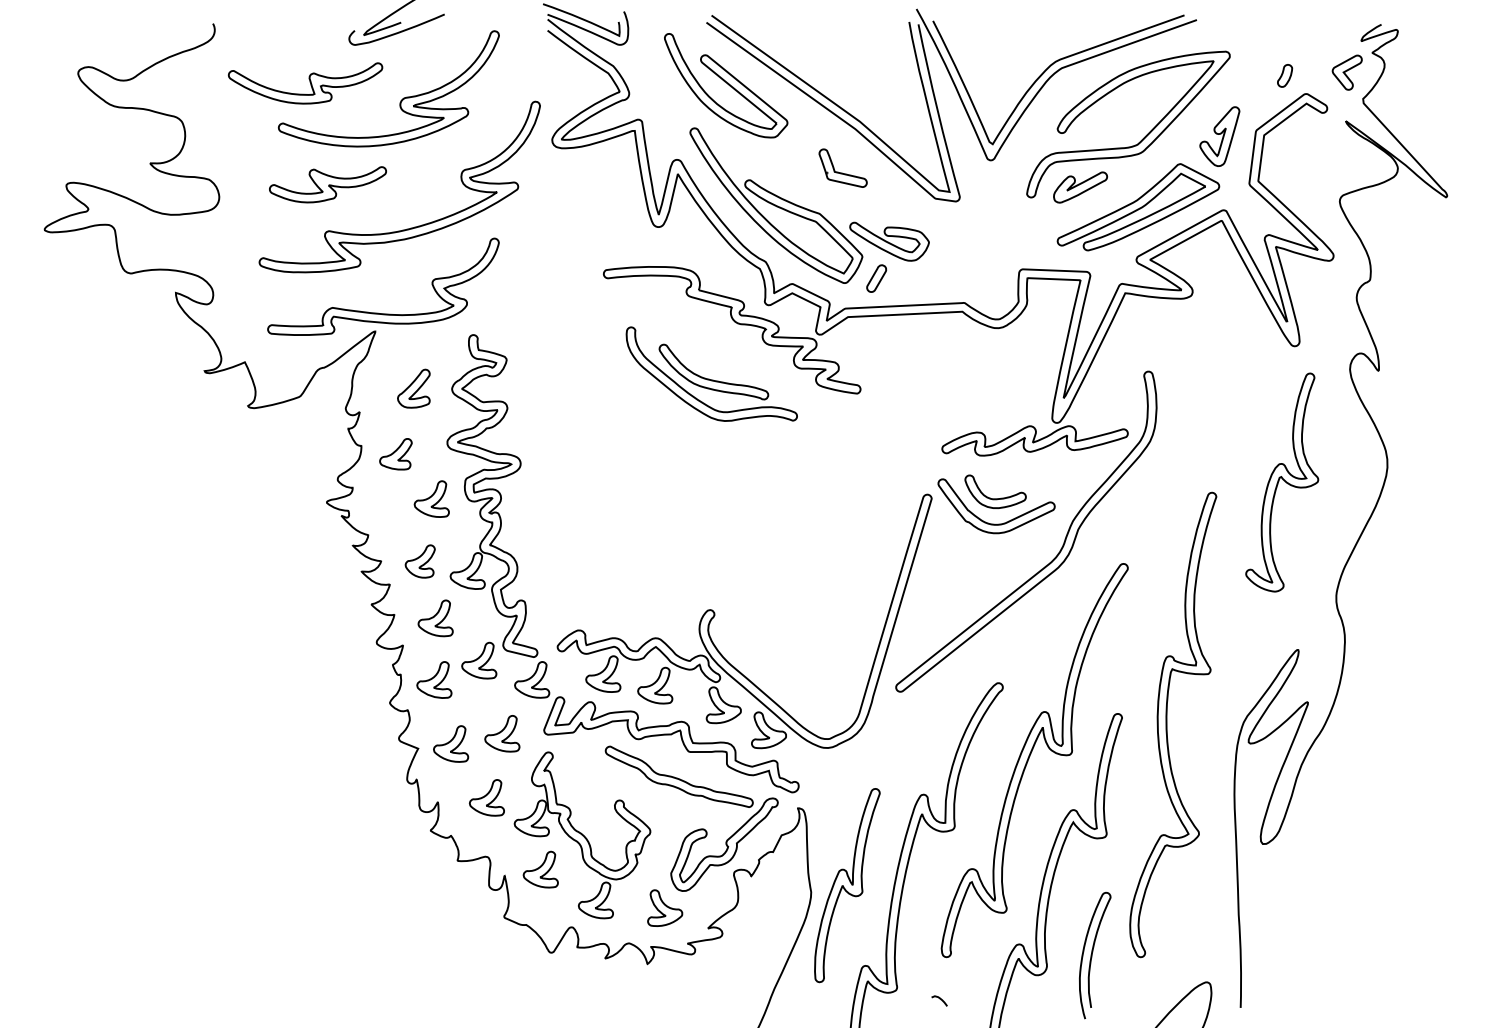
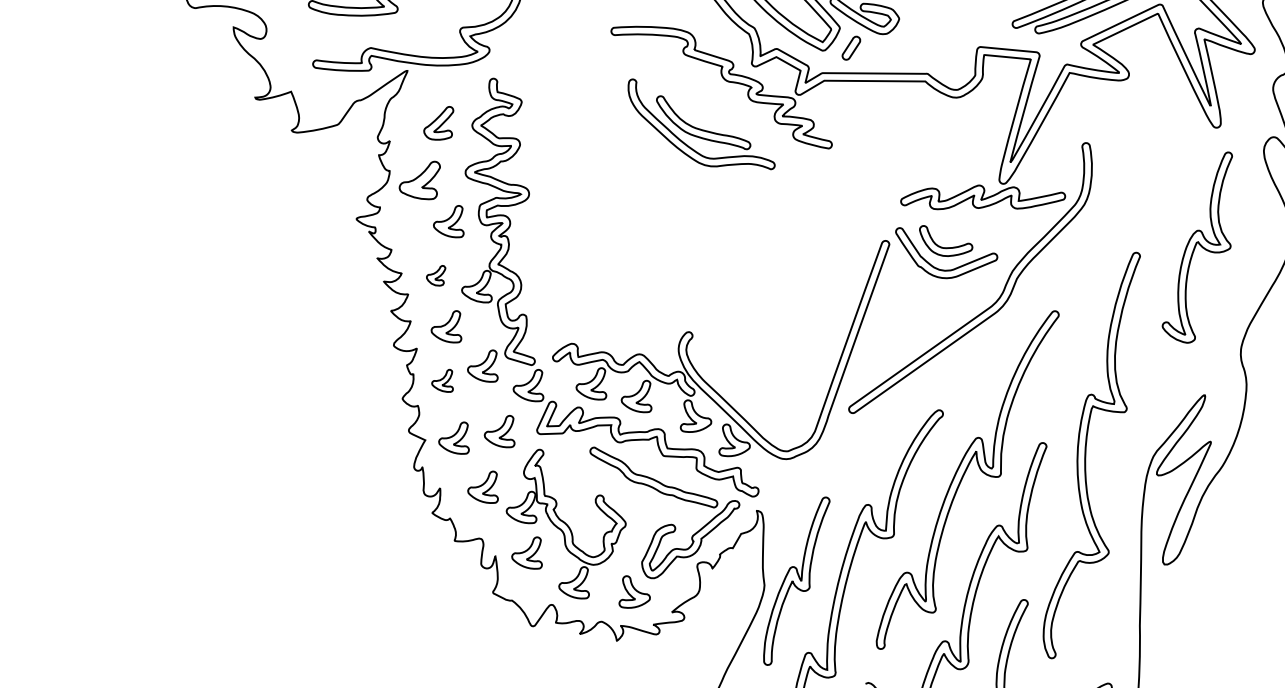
part: (395, 454) -> (419, 180), size x1.4
part: (419, 561) -> (435, 275), size x0.7
part: (434, 679) -> (442, 380), size x0.7

